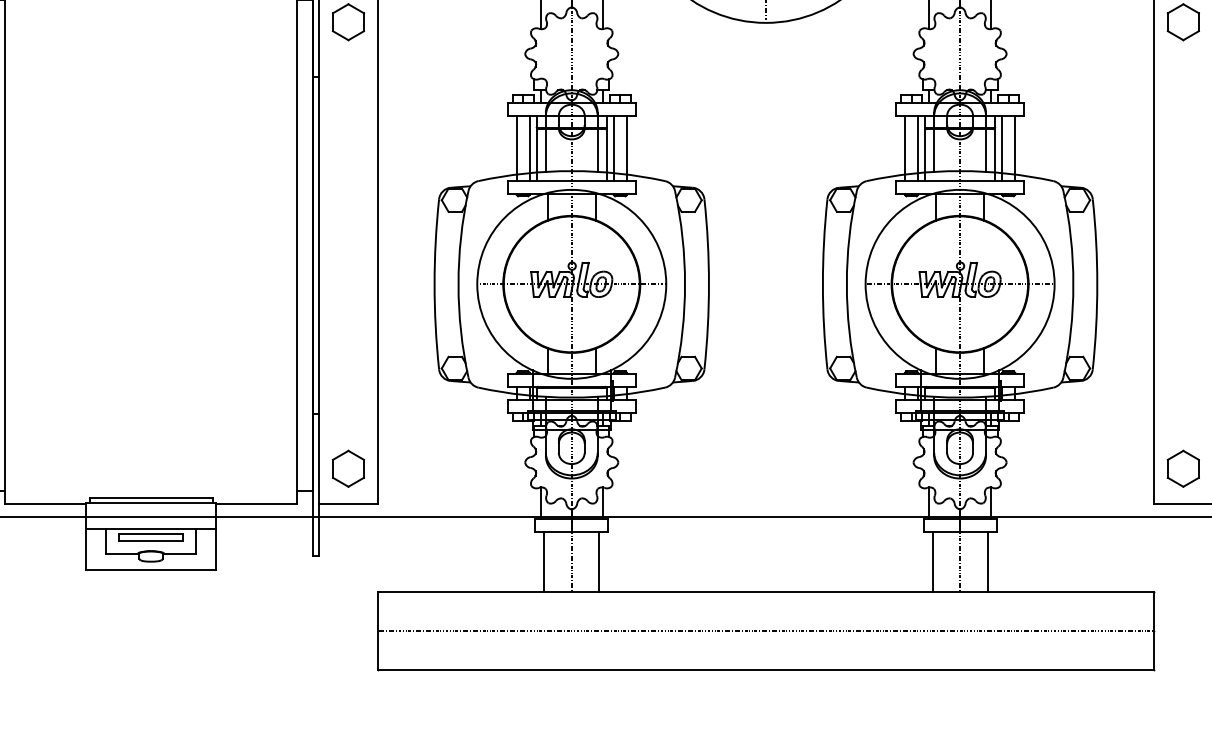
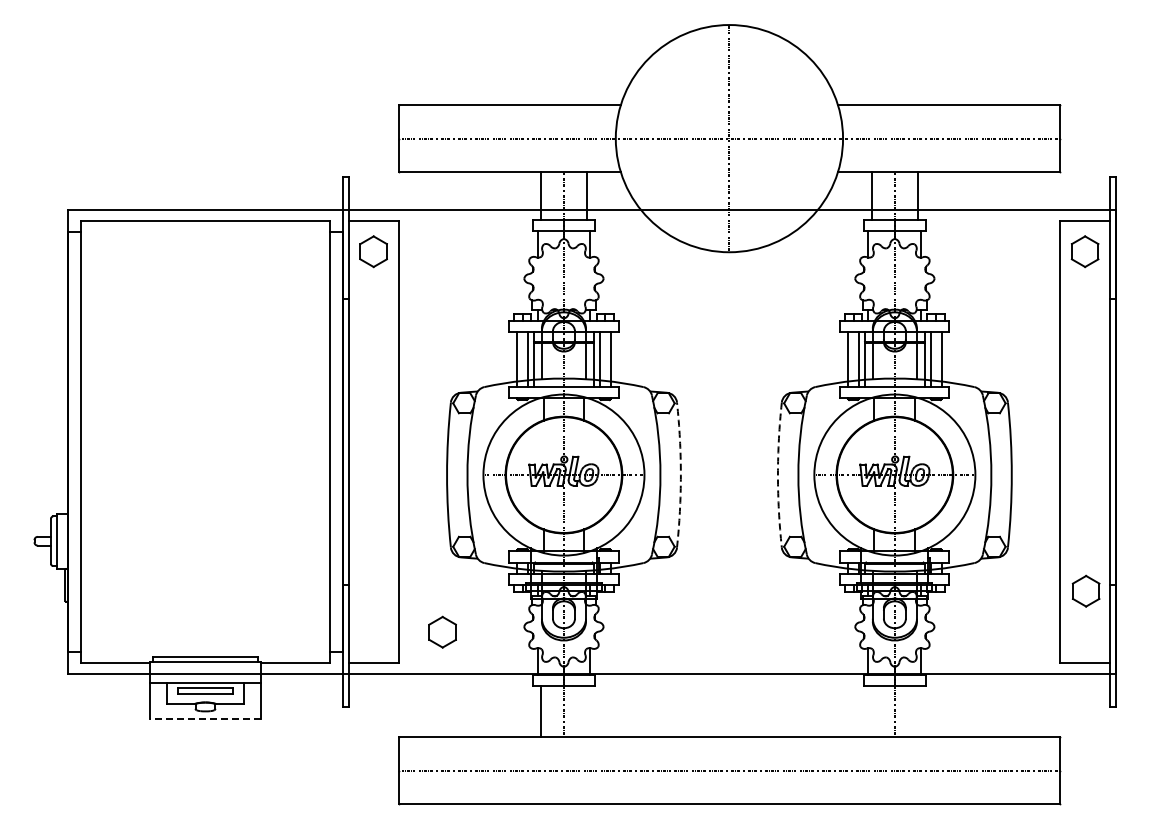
arc: (708, 284) -> (680, 475), solid -> dashed
arc: (822, 284) -> (777, 475), solid -> dashed
part: (348, 467) -> (442, 631), moved
part: (1182, 467) -> (1085, 590), moved
line: (599, 561) -> (587, 711), removed
line: (932, 561) -> (871, 711), removed
line: (987, 561) -> (918, 711), removed
line: (149, 570) -> (204, 718), solid -> dashed

